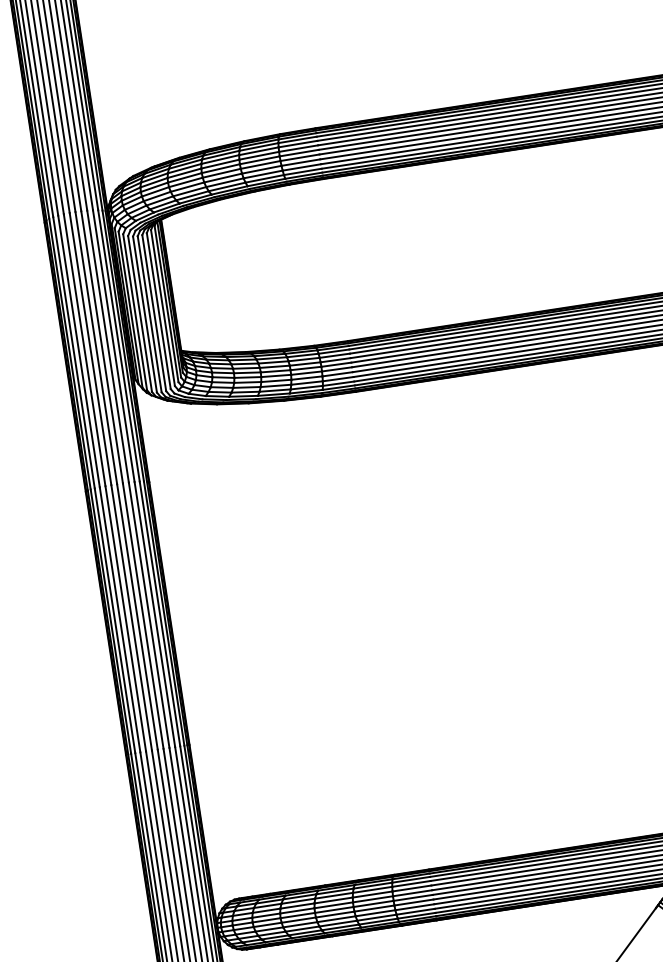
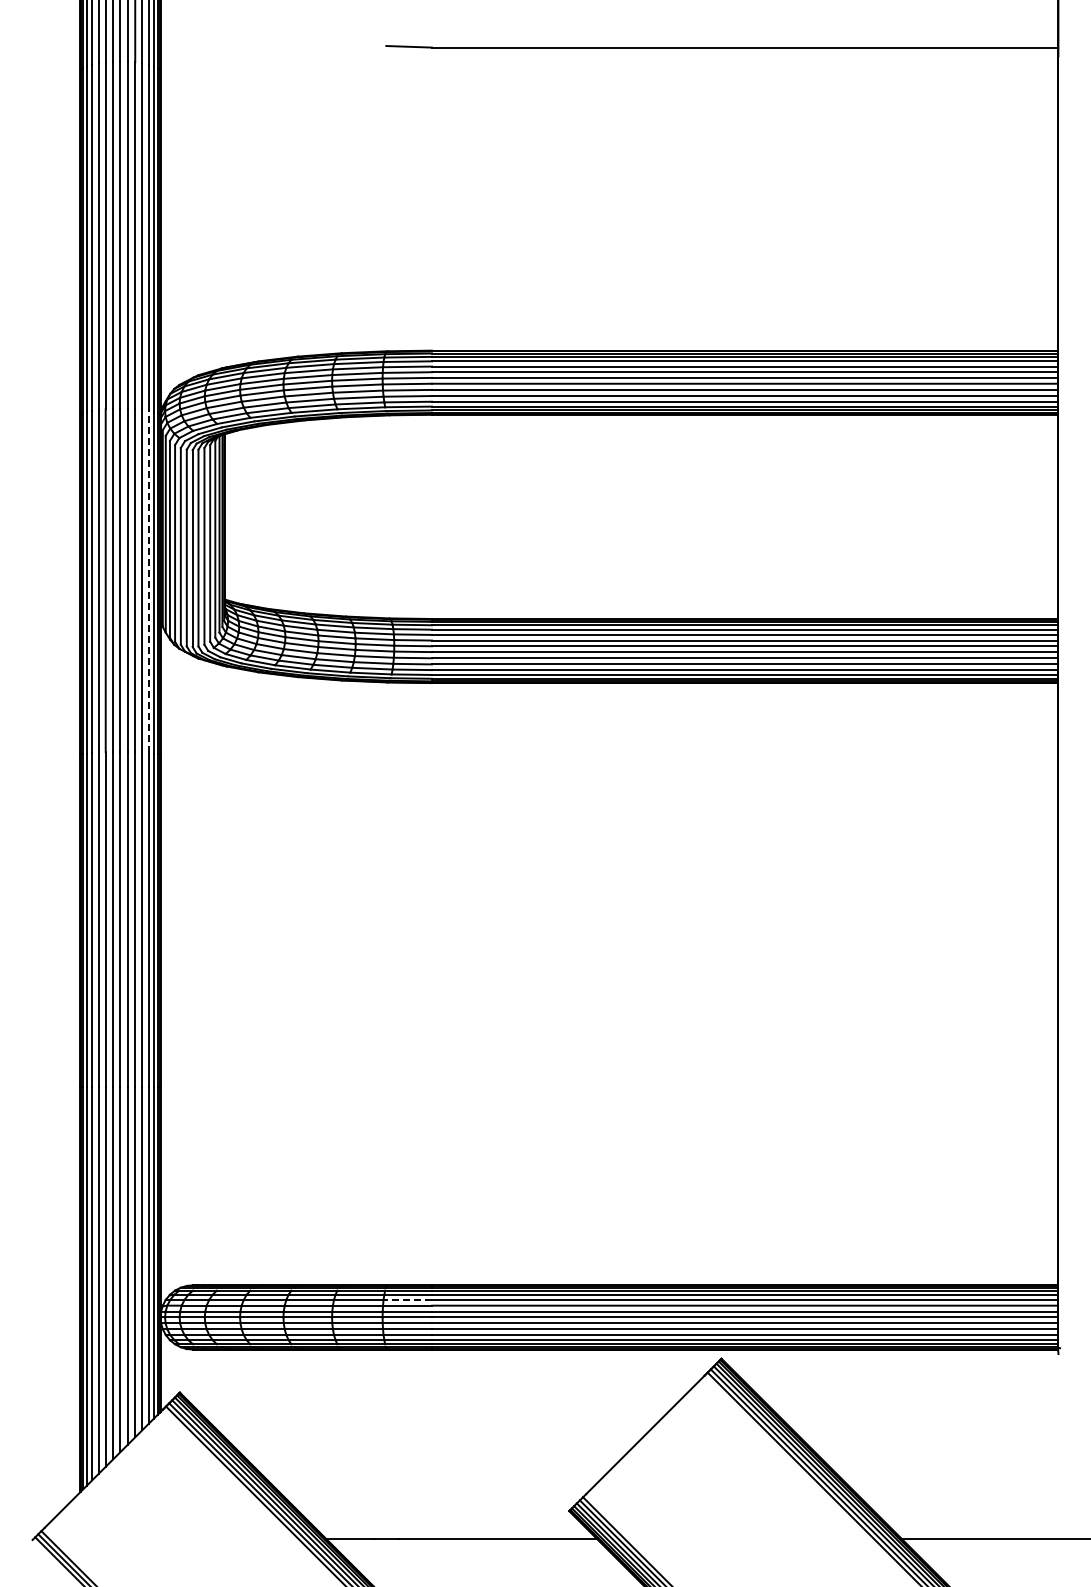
line: (118, 345) -> (148, 581), solid -> dashed
line: (411, 883) -> (407, 1299), solid -> dashed

